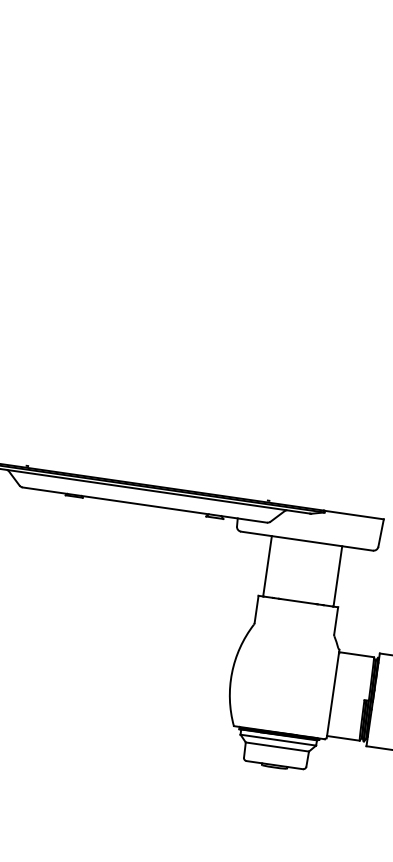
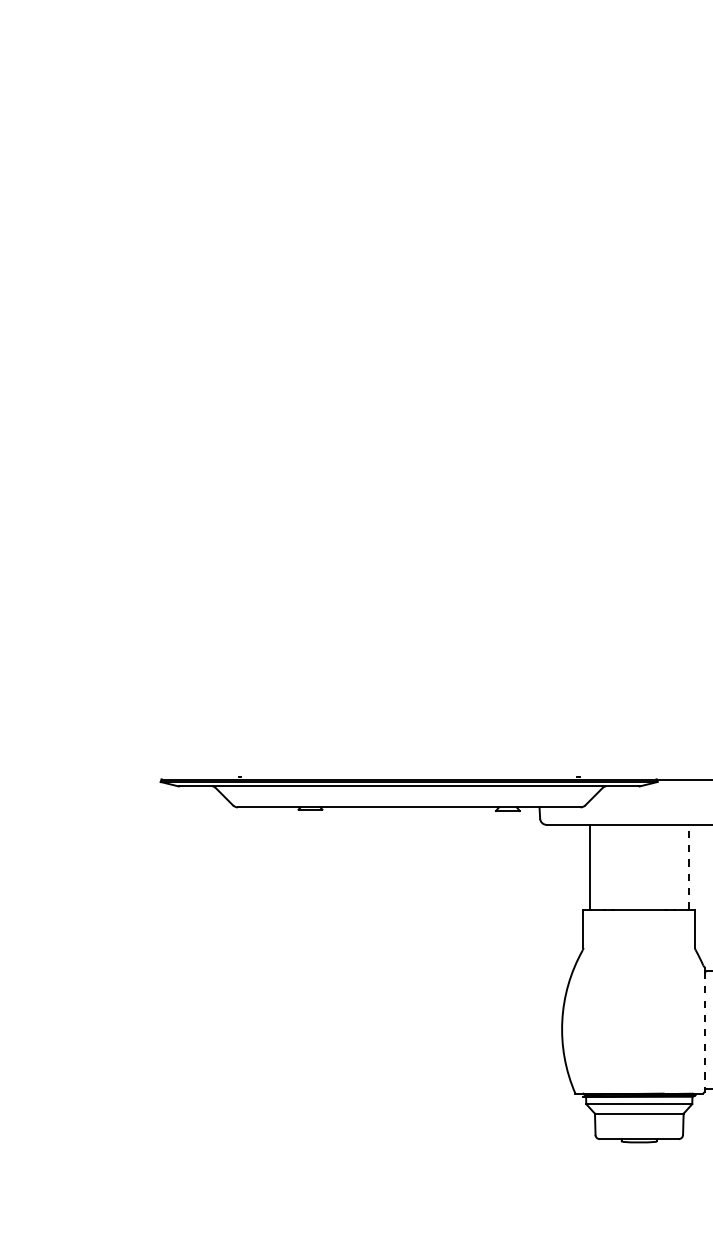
line: (337, 575) -> (688, 866), solid -> dashed
line: (333, 694) -> (705, 1030), solid -> dashed

